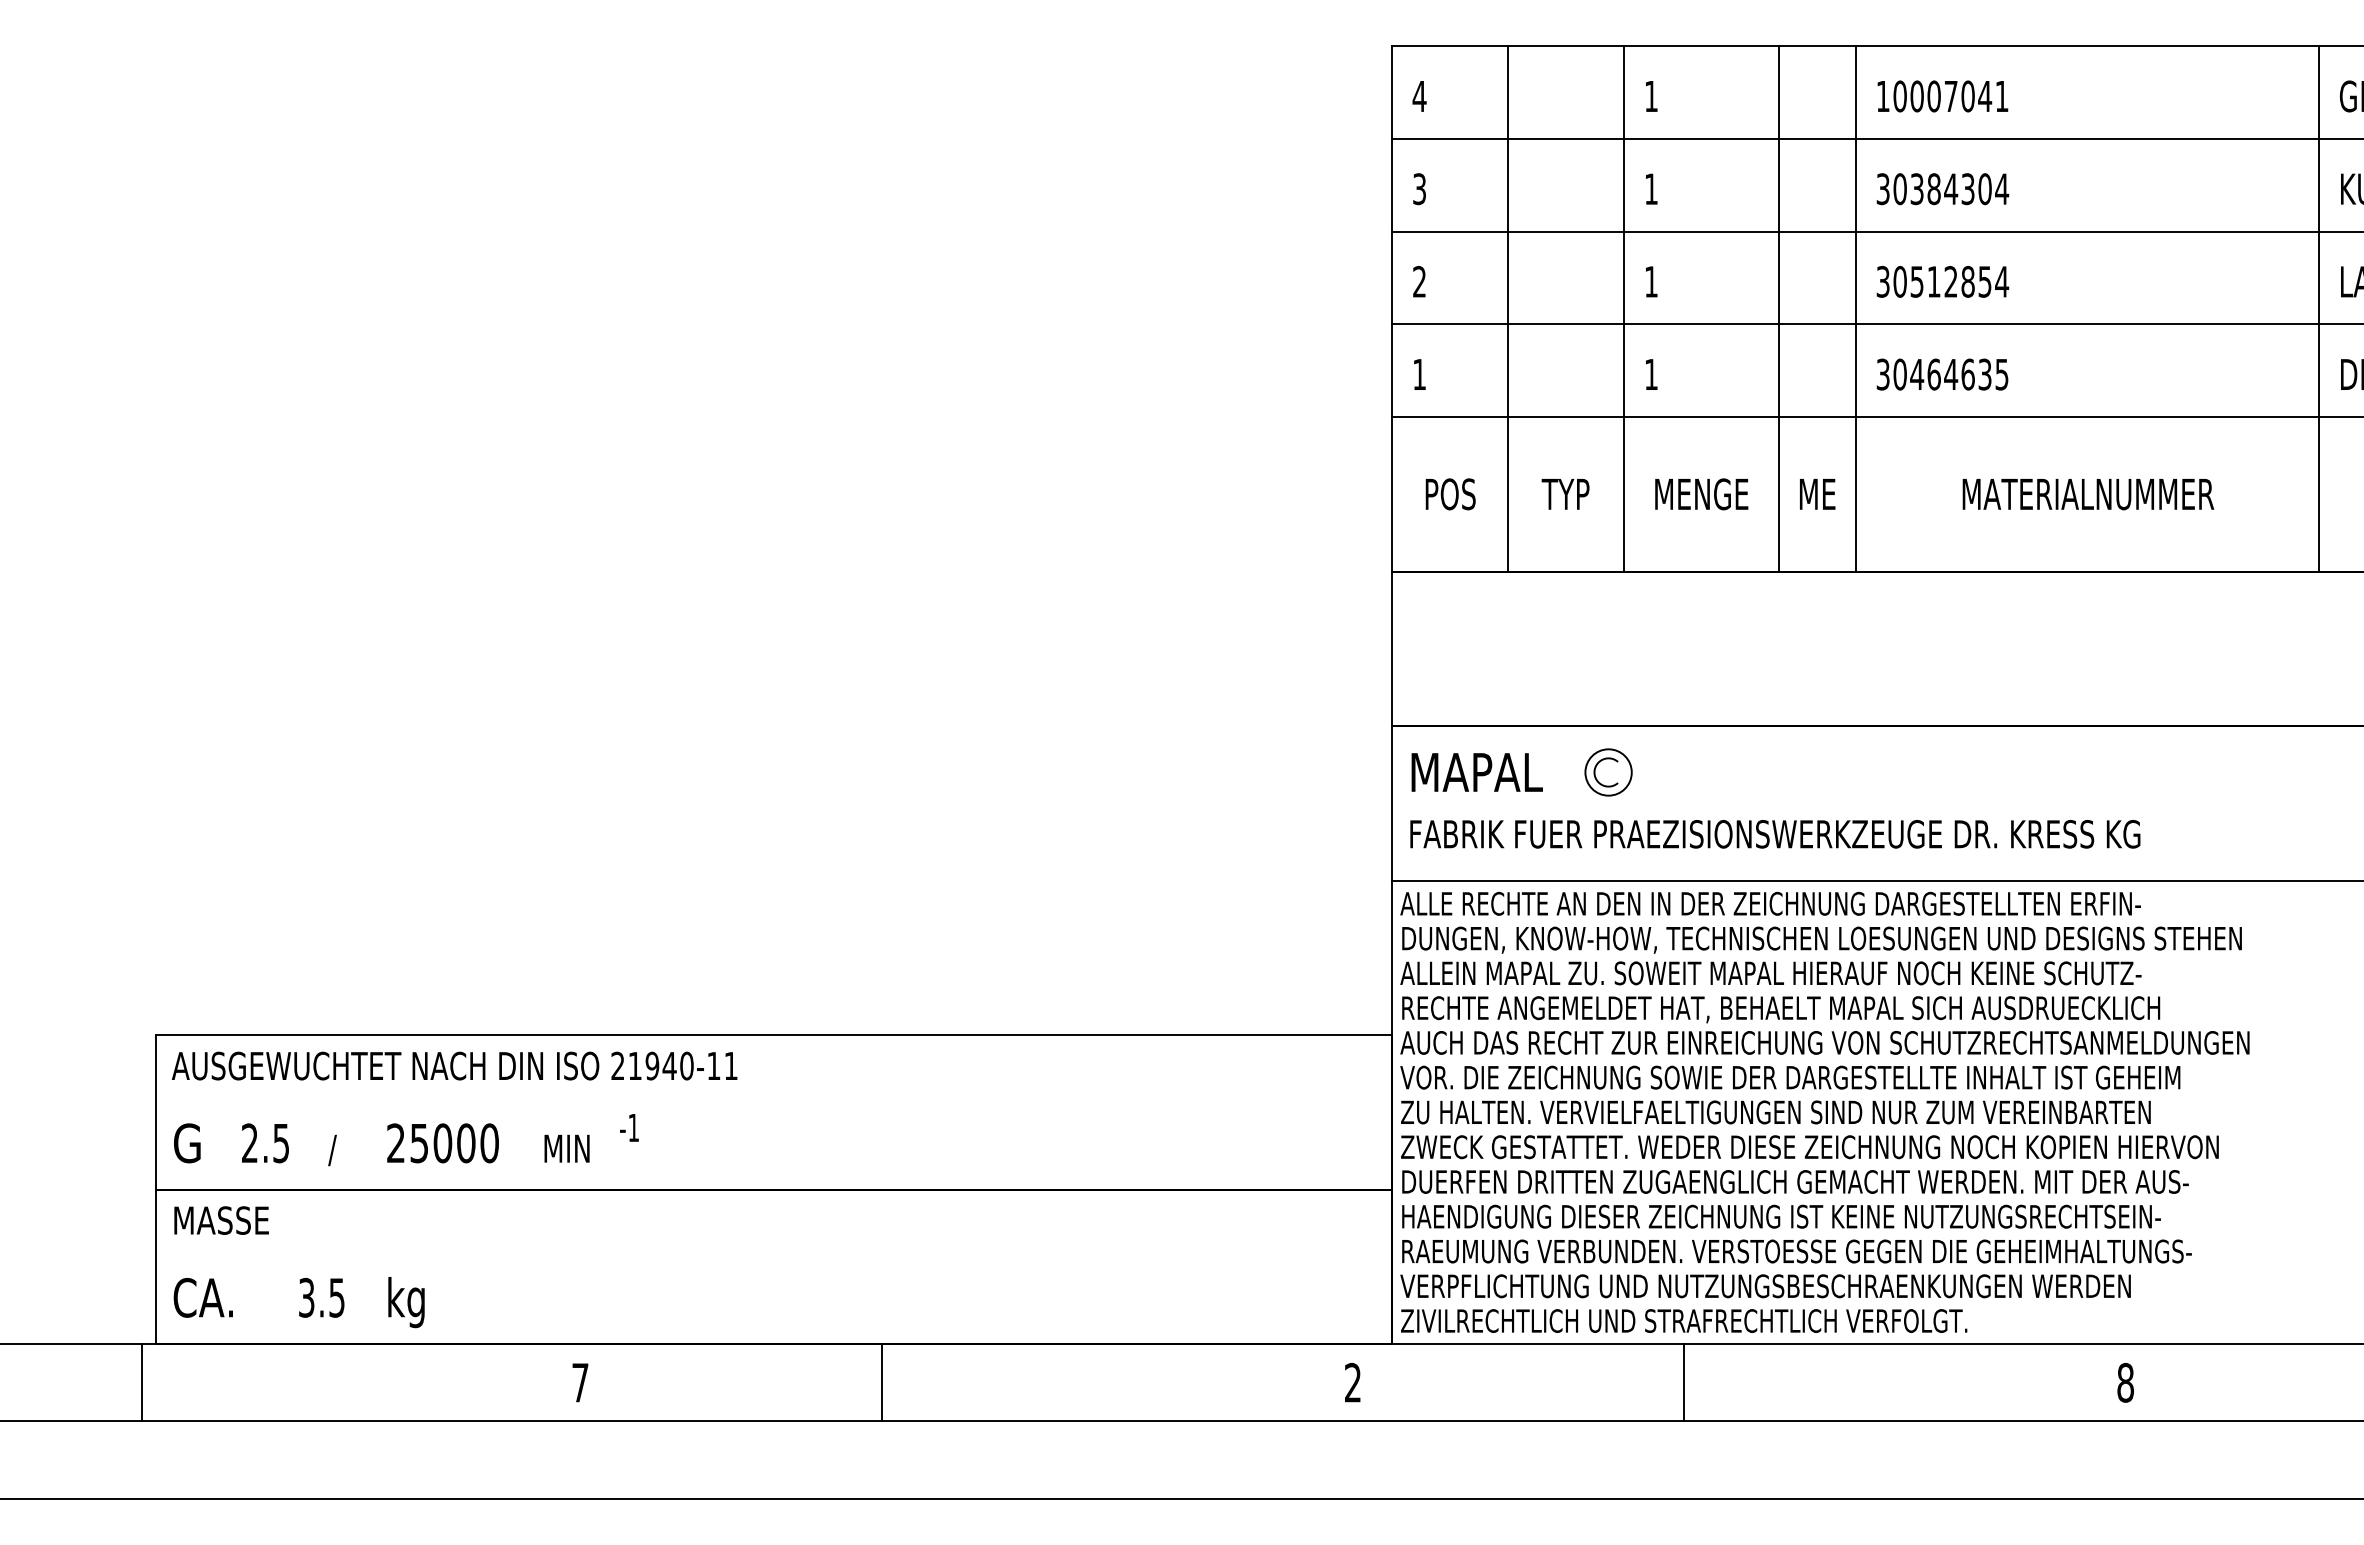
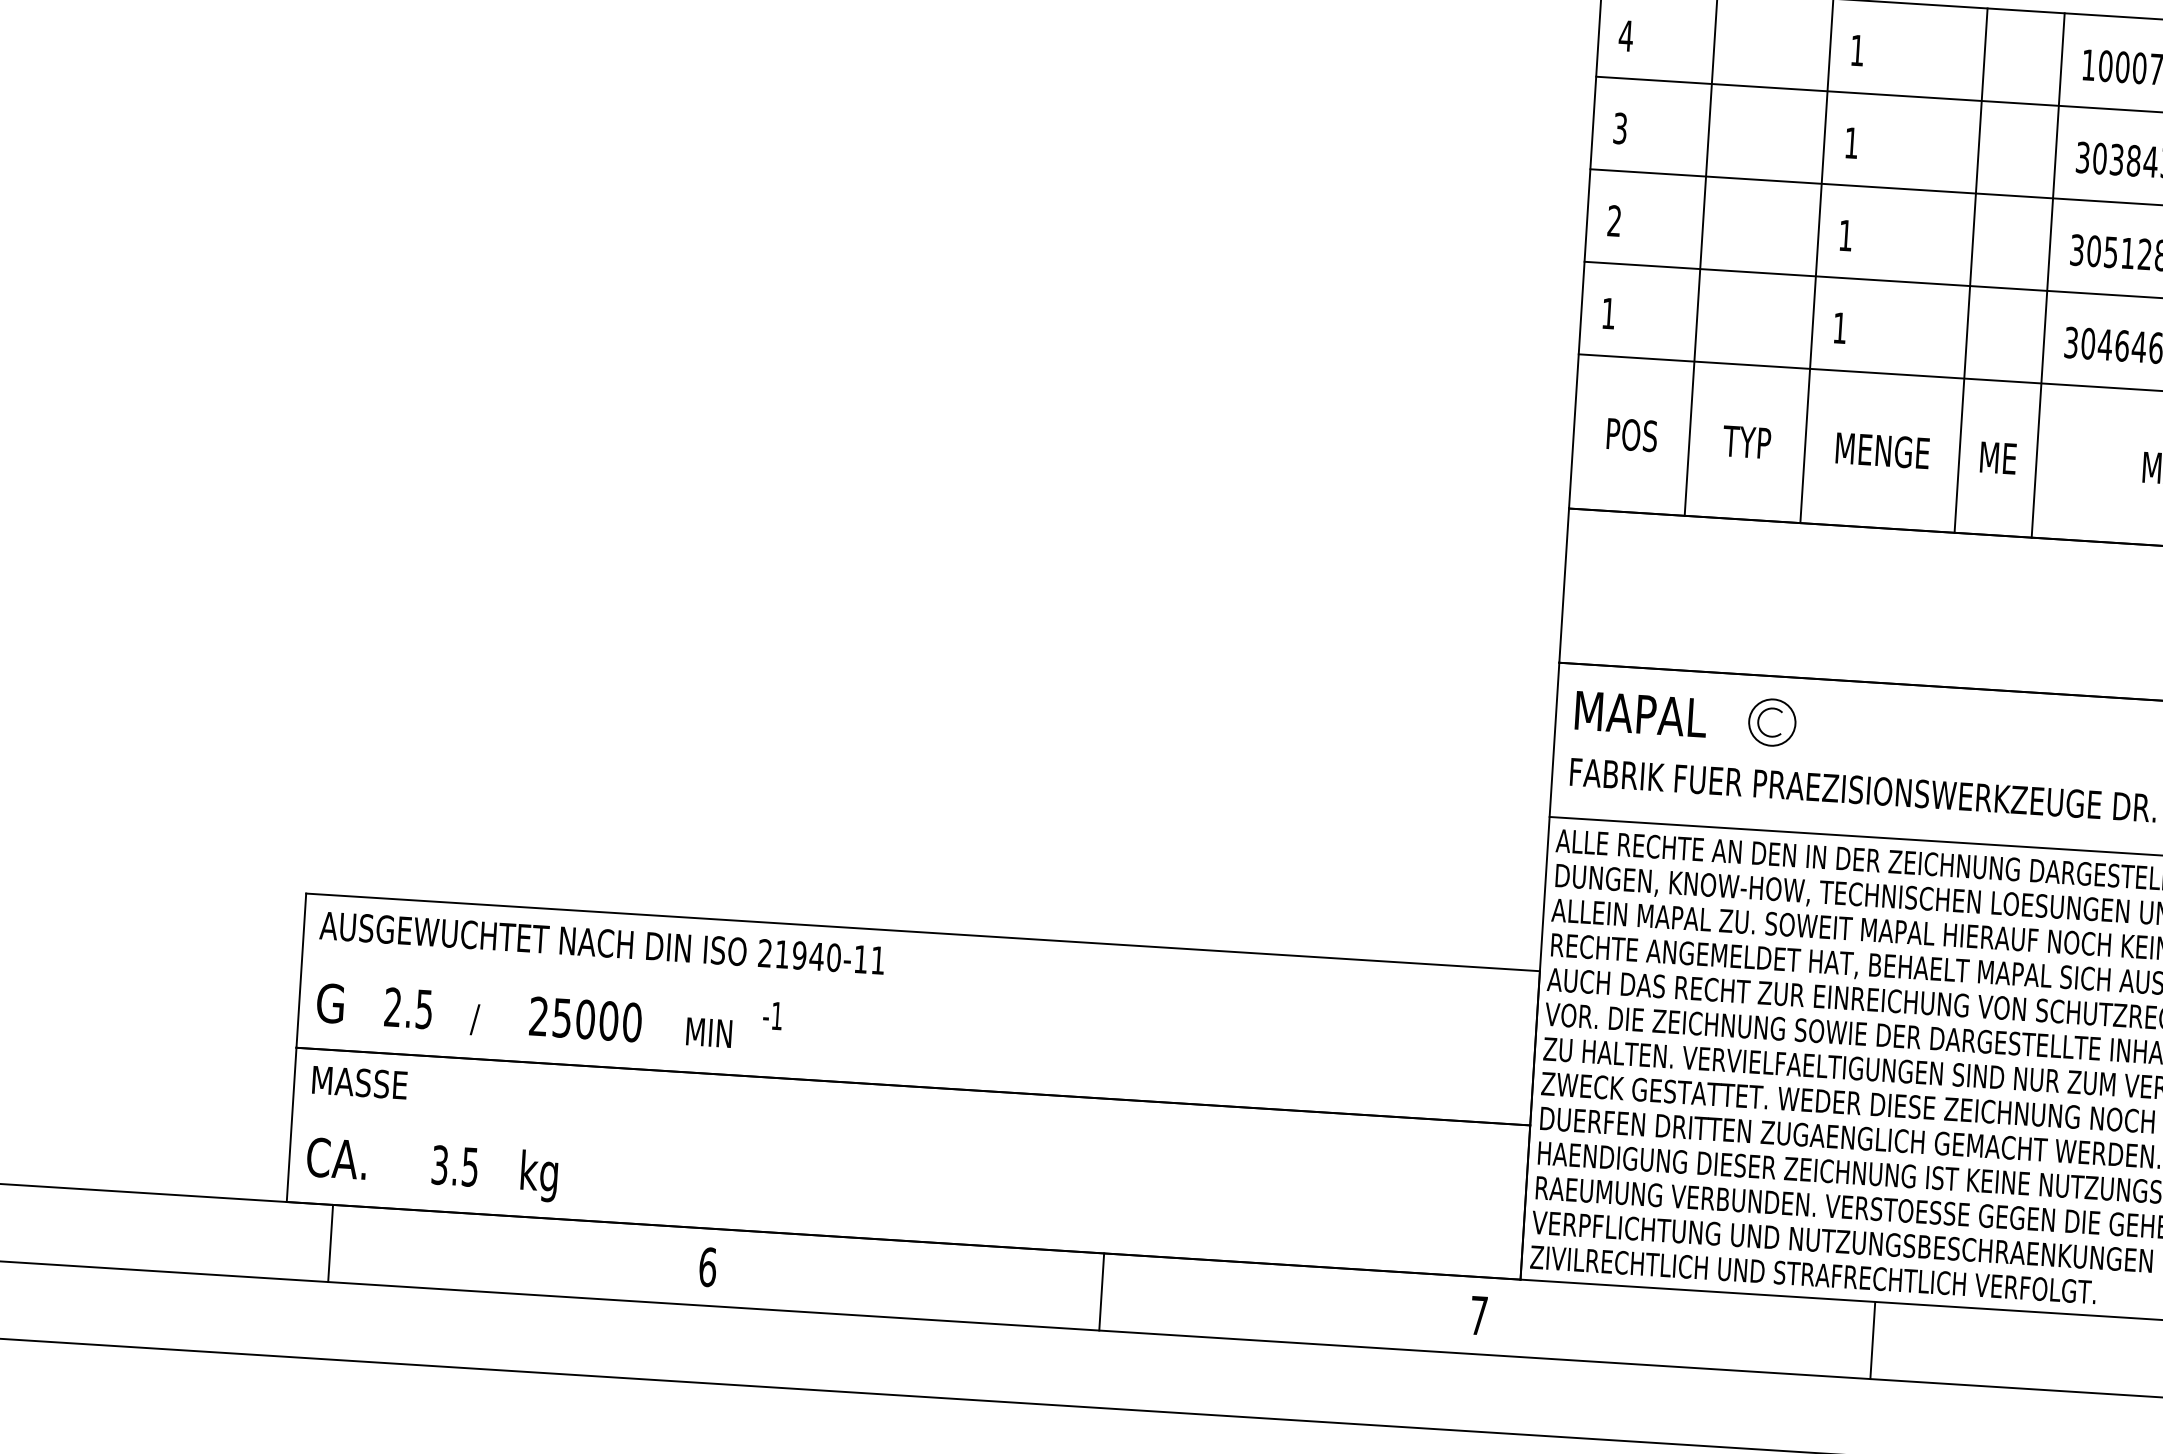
line: (142, 1382) -> (330, 1243), moved
text: (580, 1382) -> (707, 1266), 7 -> 6
line: (882, 1382) -> (1102, 1291), moved
text: (1352, 1382) -> (1478, 1315), 2 -> 7
line: (1683, 1382) -> (1872, 1340), moved

